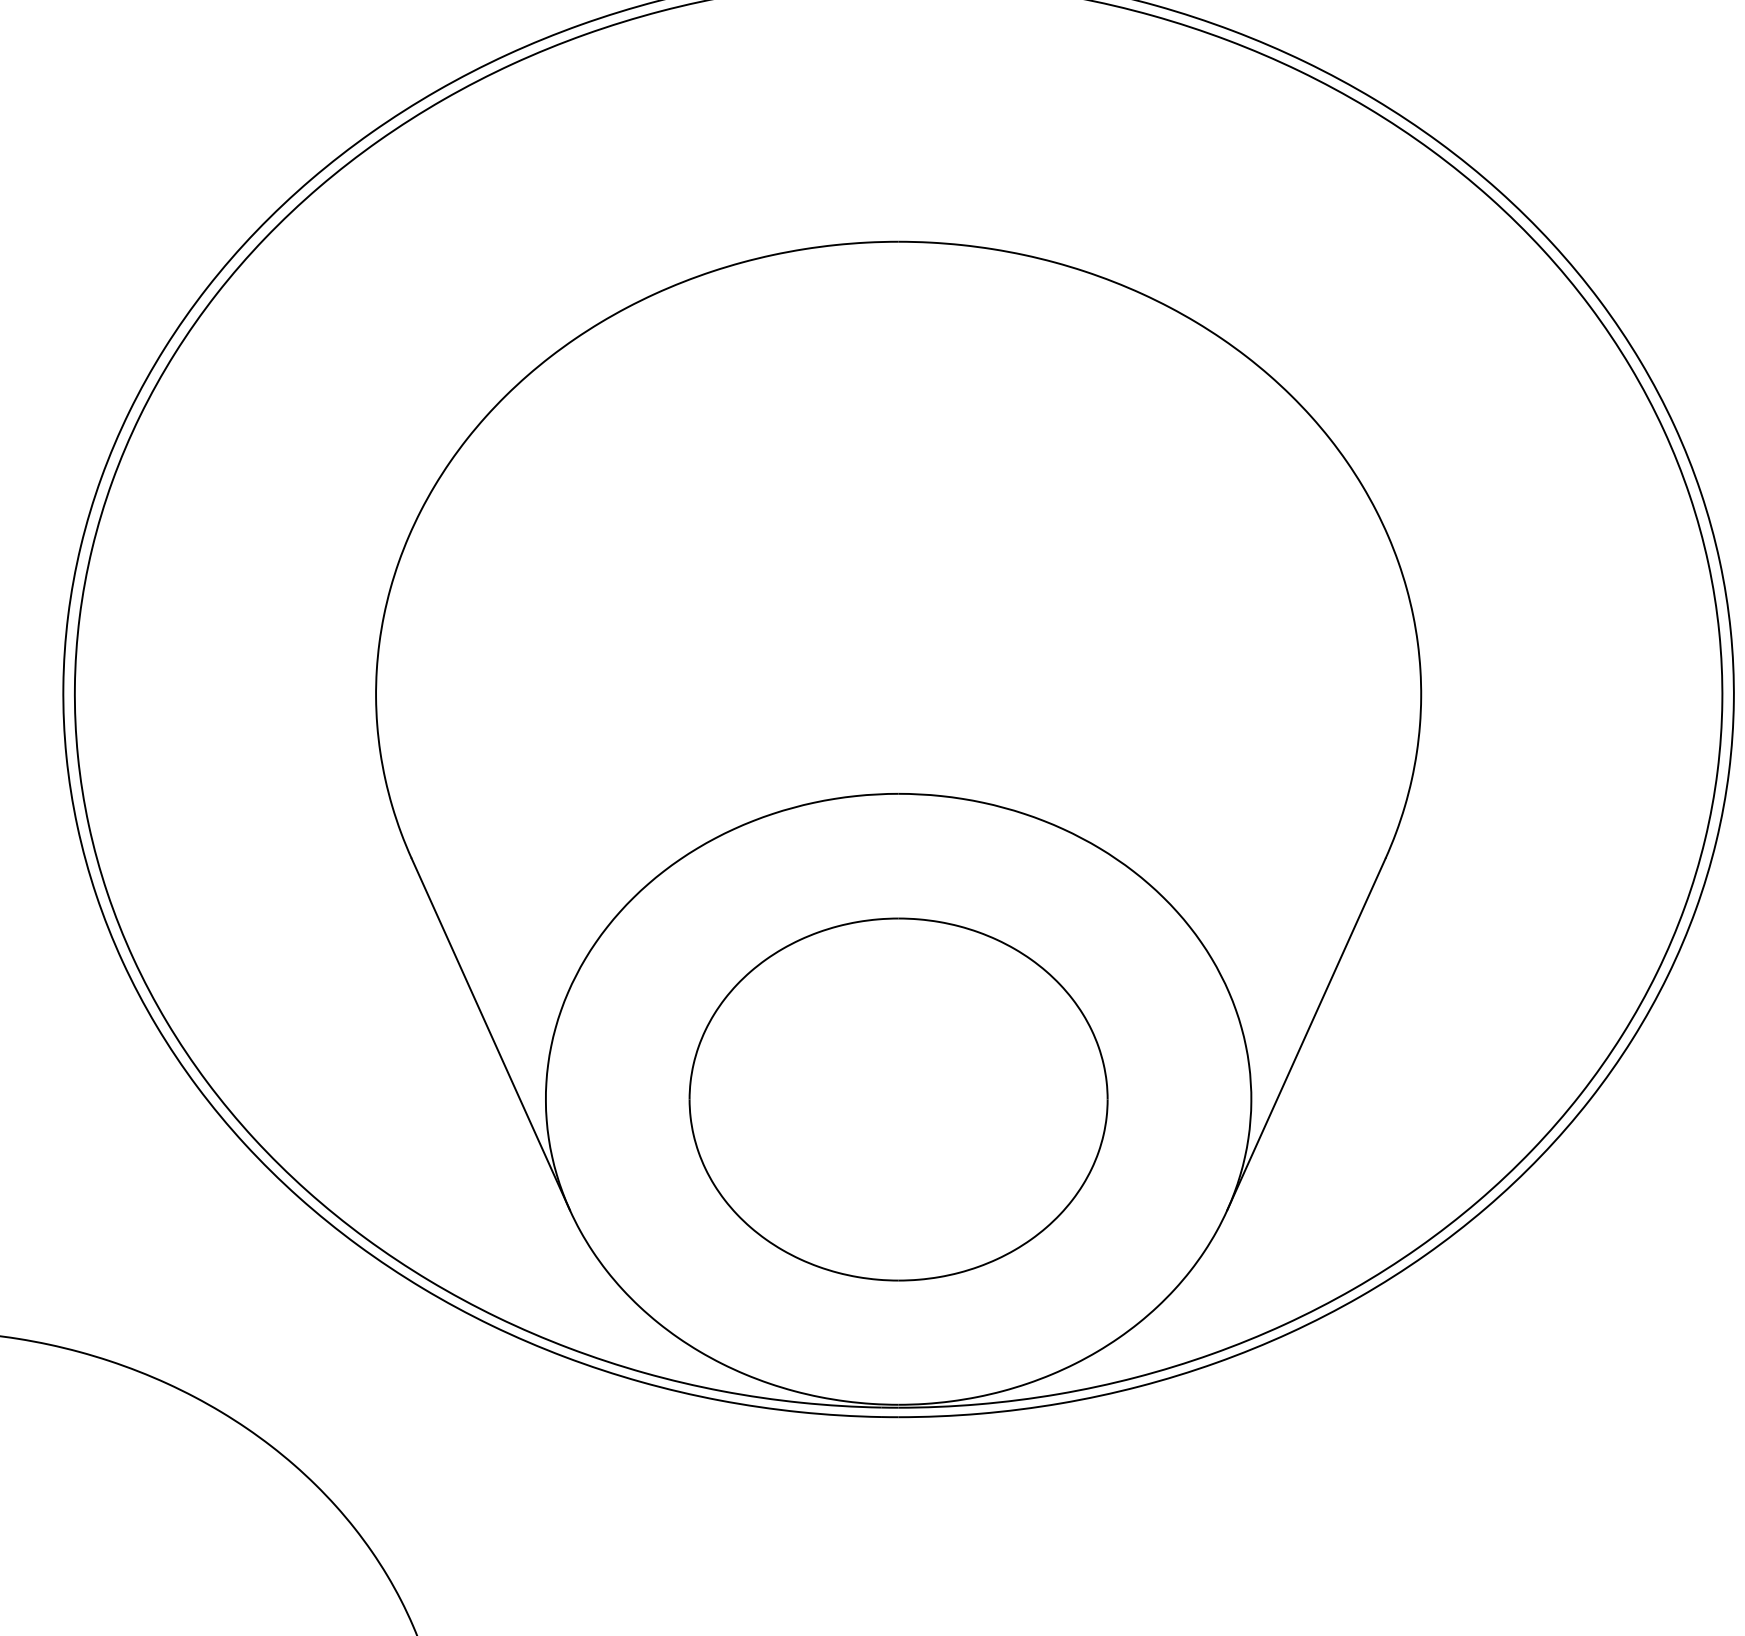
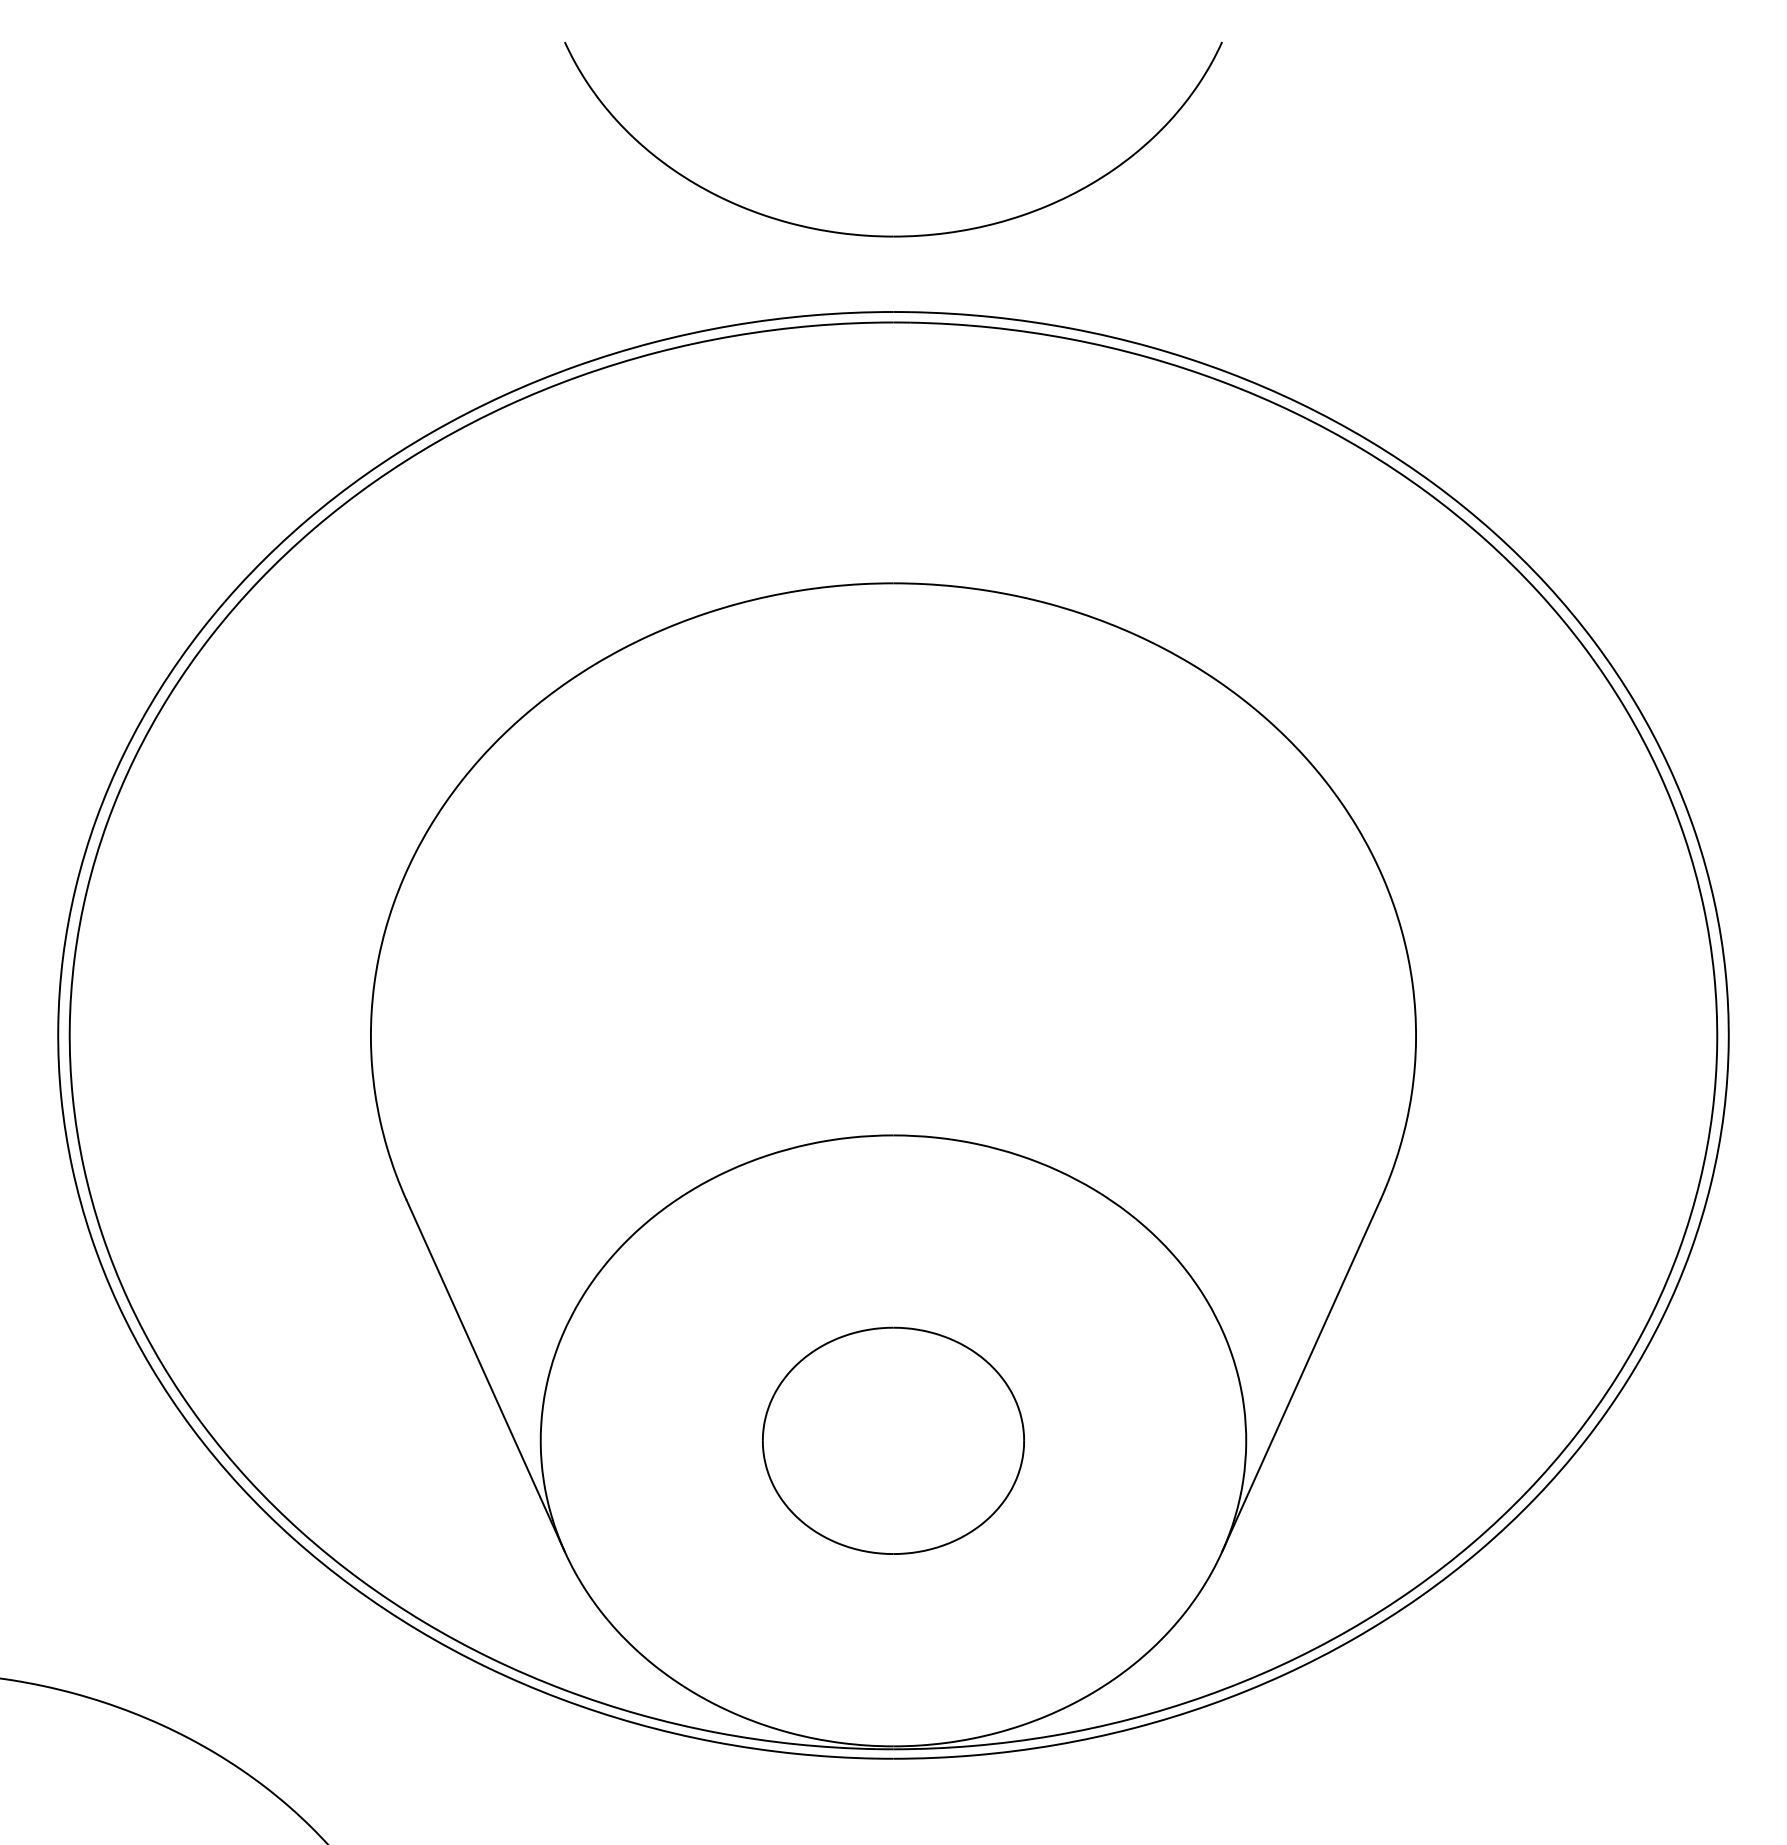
part: (898, 1098) -> (893, 1440), size x0.62

